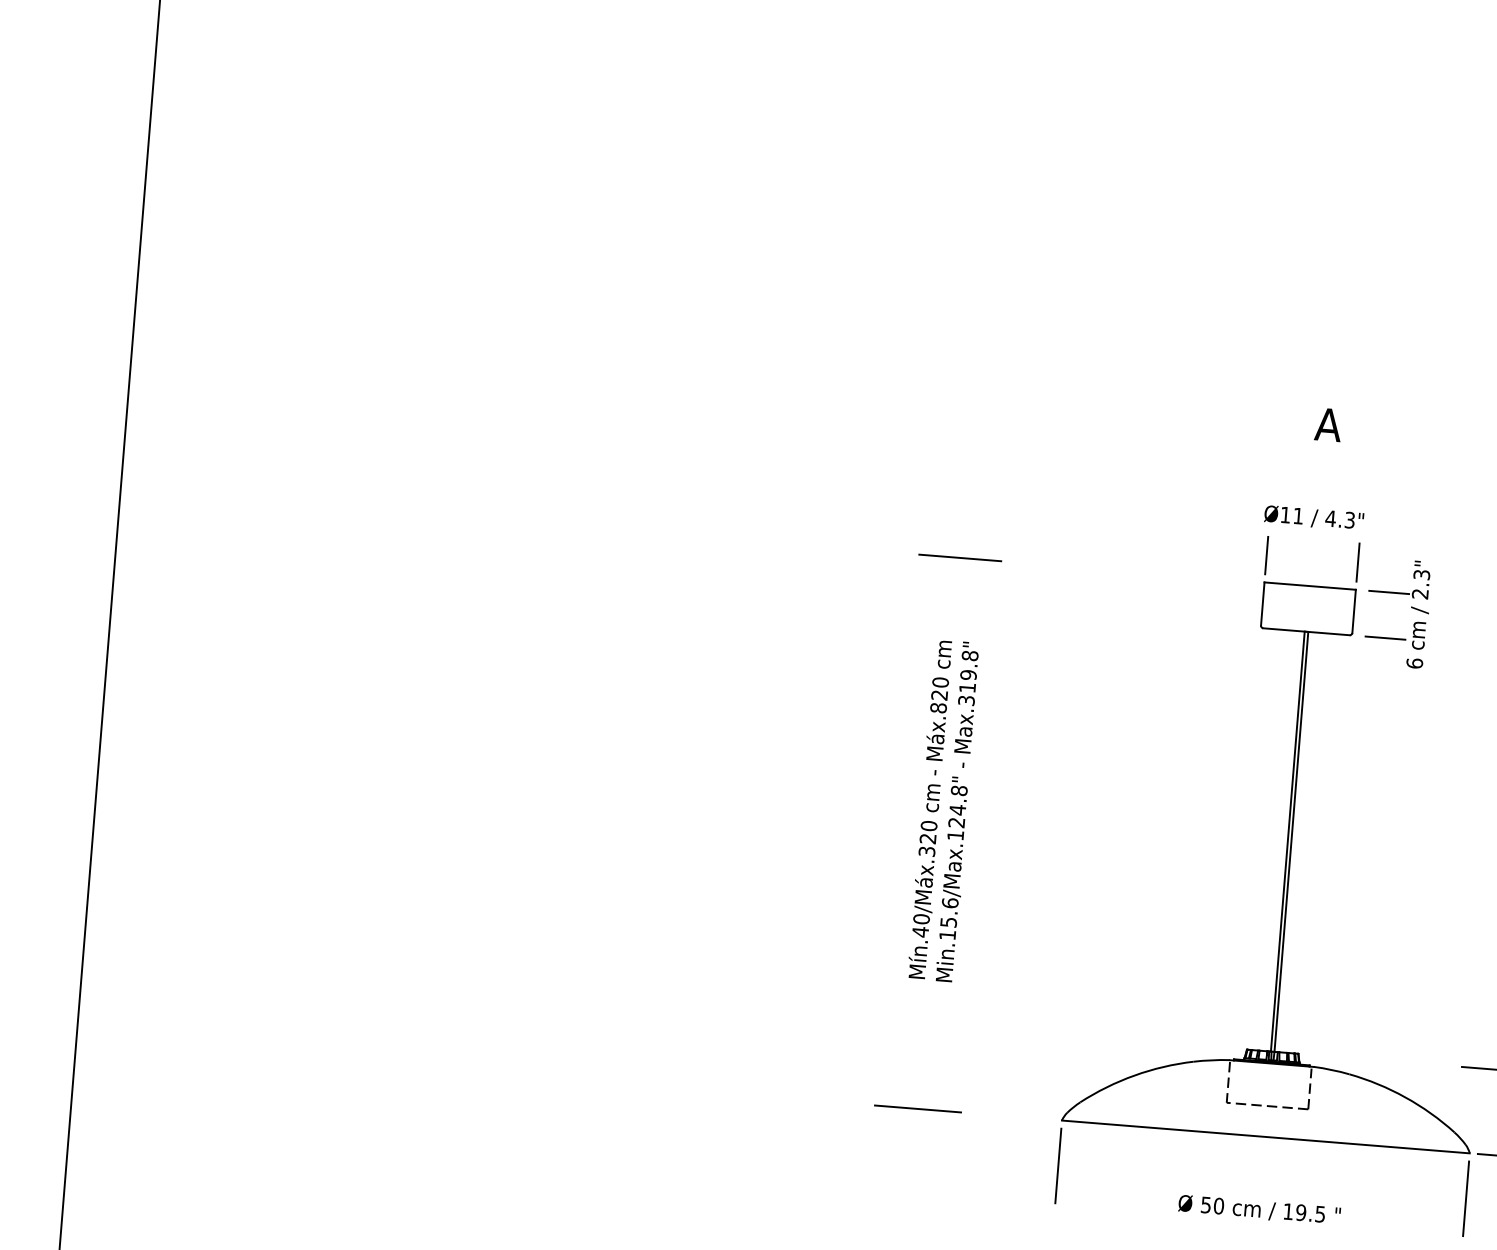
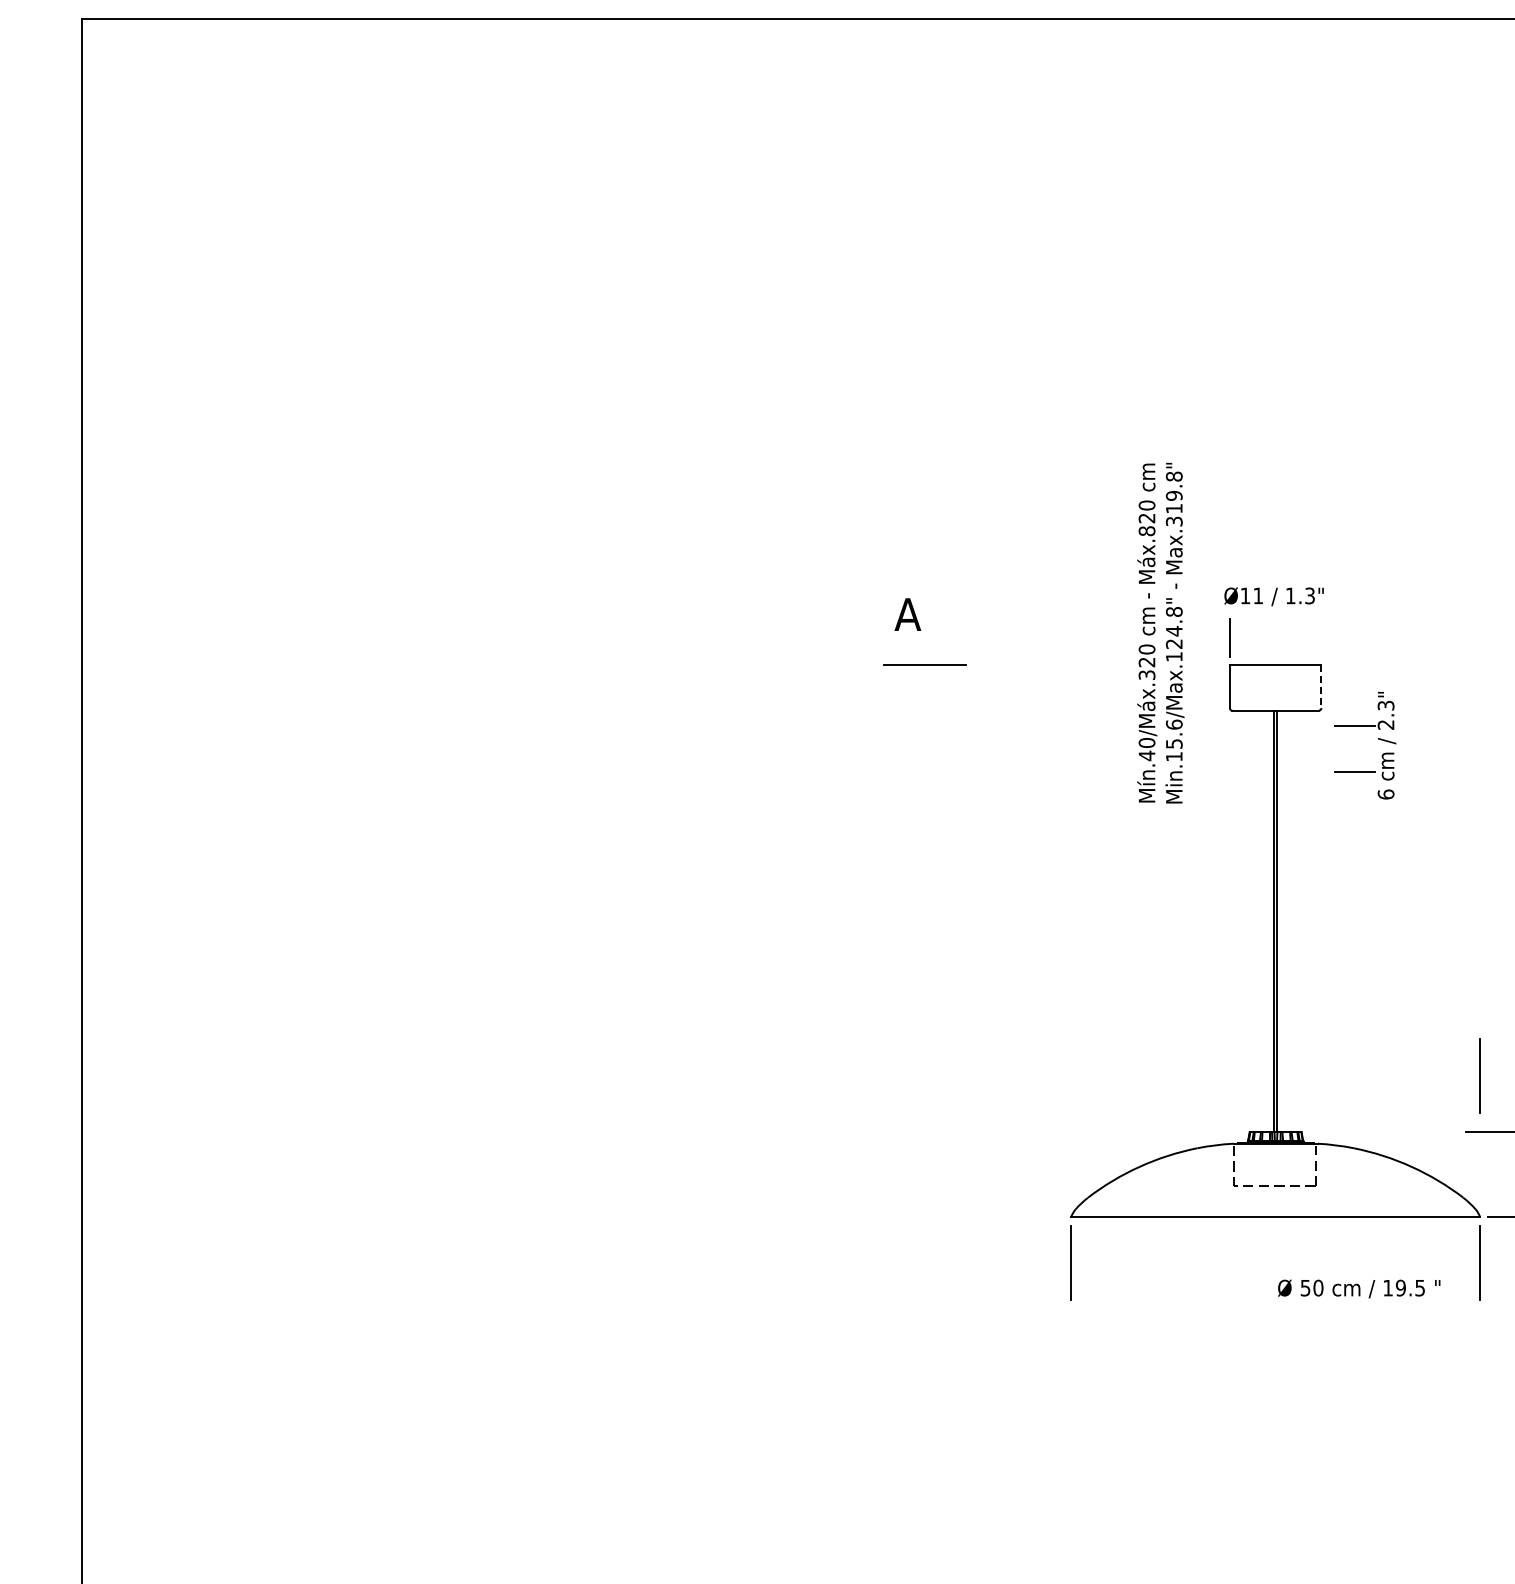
text: (1328, 424) -> (907, 614), moved
text: (1330, 518) -> (1290, 595), 4.3" -> 1.3"
line: (1358, 562) -> (1321, 637), removed
part: (1411, 608) -> (1378, 739), moved
line: (1354, 611) -> (1321, 686), solid -> dashed
text: (943, 811) -> (1160, 633), moved
line: (1480, 1011) -> (1479, 1075), added
line: (917, 1109) -> (926, 1217), removed
text: (1259, 1209) -> (1359, 1288), moved

